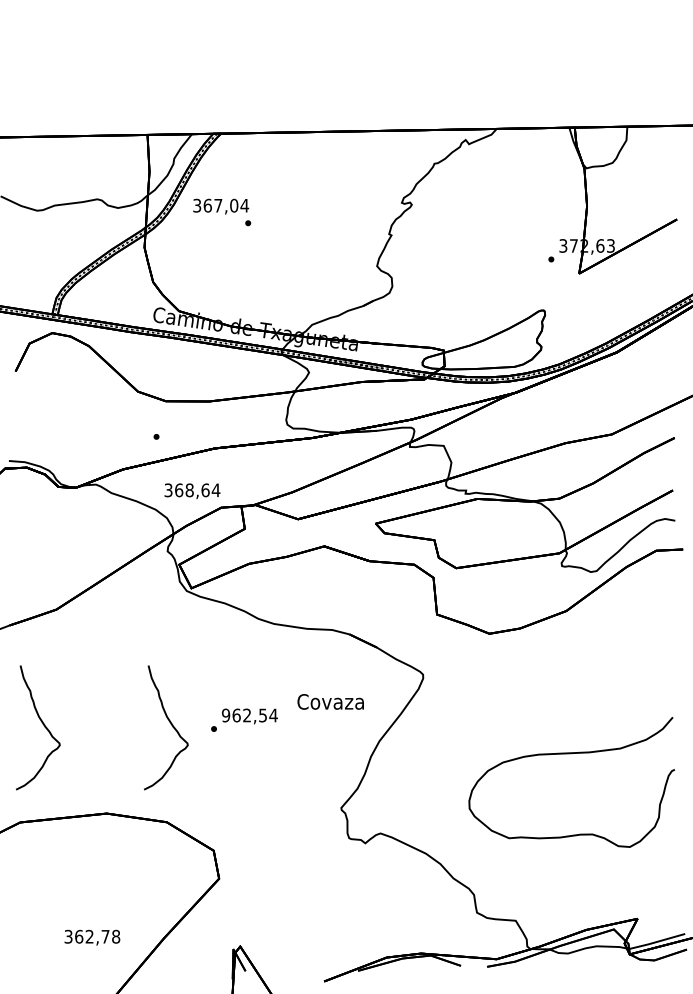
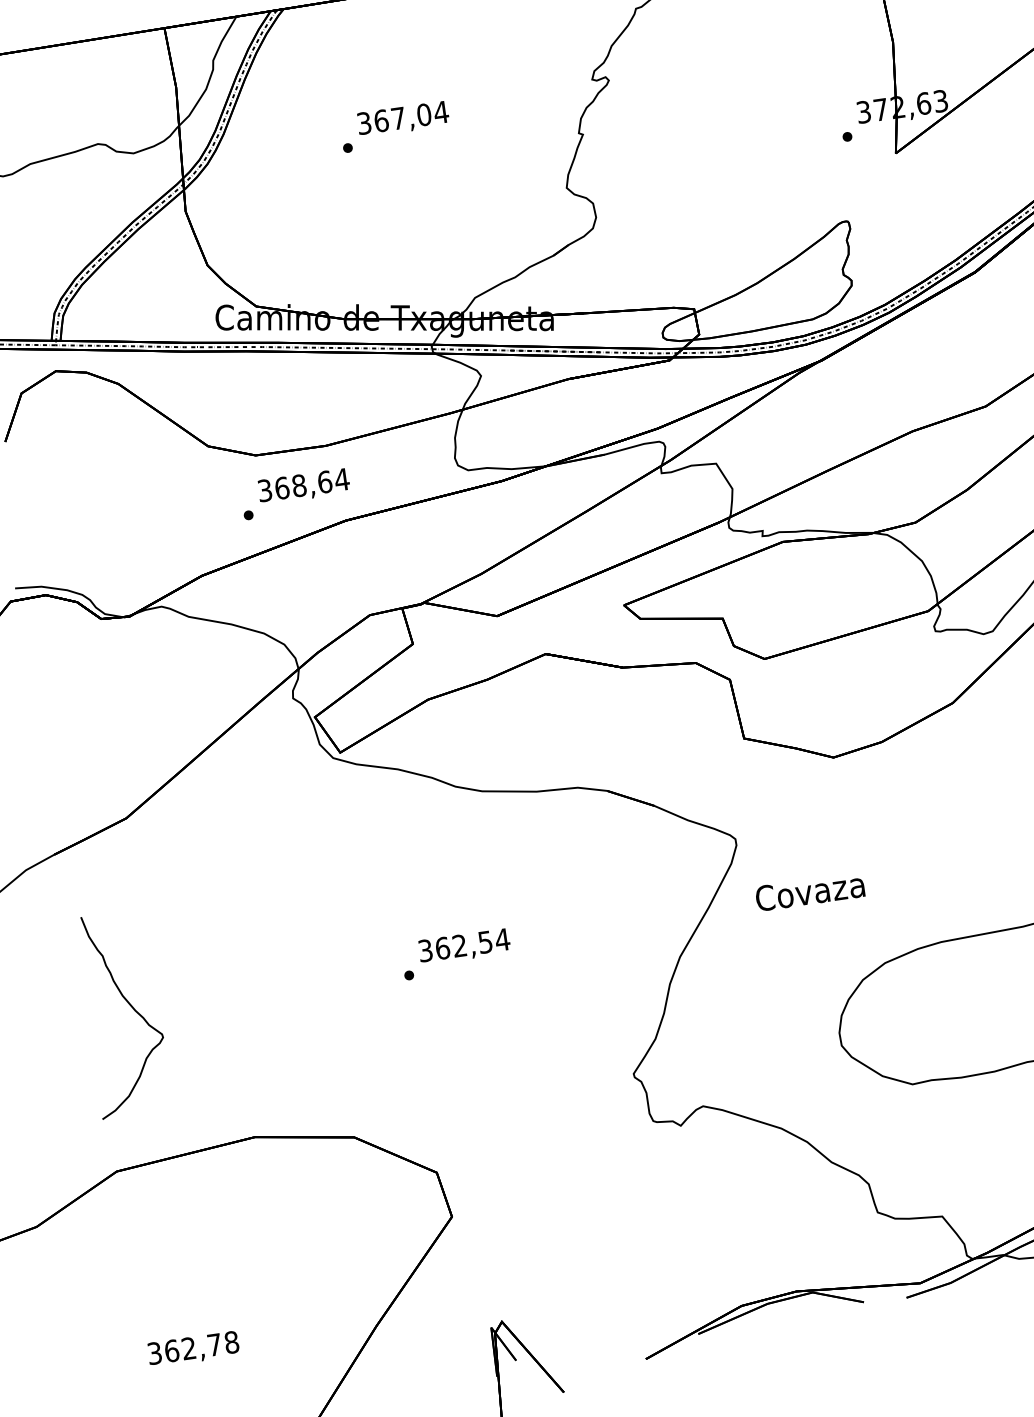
text: (221, 206) -> (403, 119), moved
text: (192, 491) -> (304, 486), moved
text: (330, 701) -> (809, 891), moved
text: (226, 715) -> (426, 950), 962,54 -> 362,54
curve: (170, 724) -> (337, 978), removed
text: (92, 937) -> (193, 1349), moved

